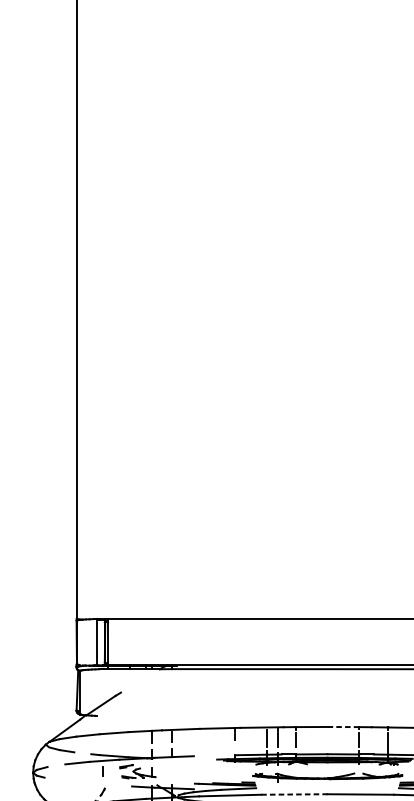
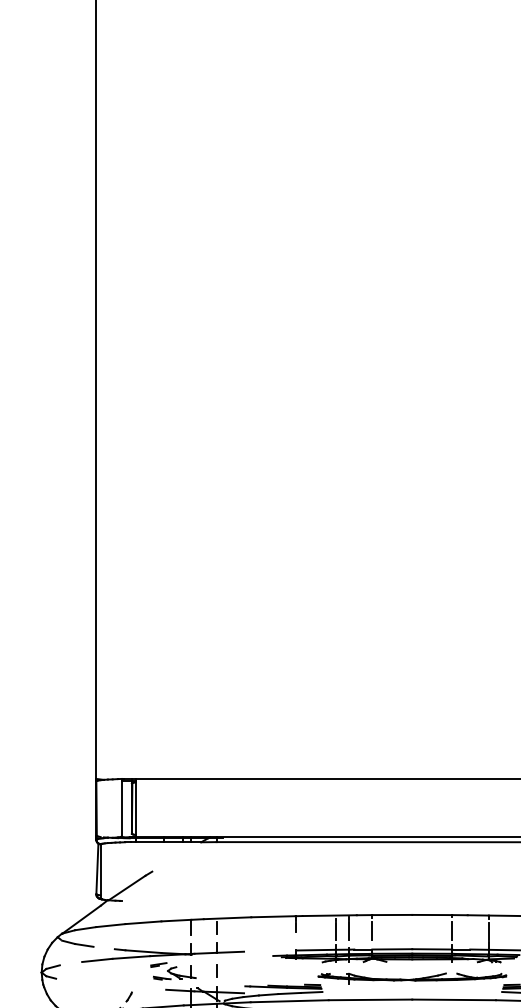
line: (343, 727) -> (432, 915), dashed -> solid
line: (102, 771) -> (216, 970), moved
line: (294, 794) -> (370, 999), dashed -> solid

